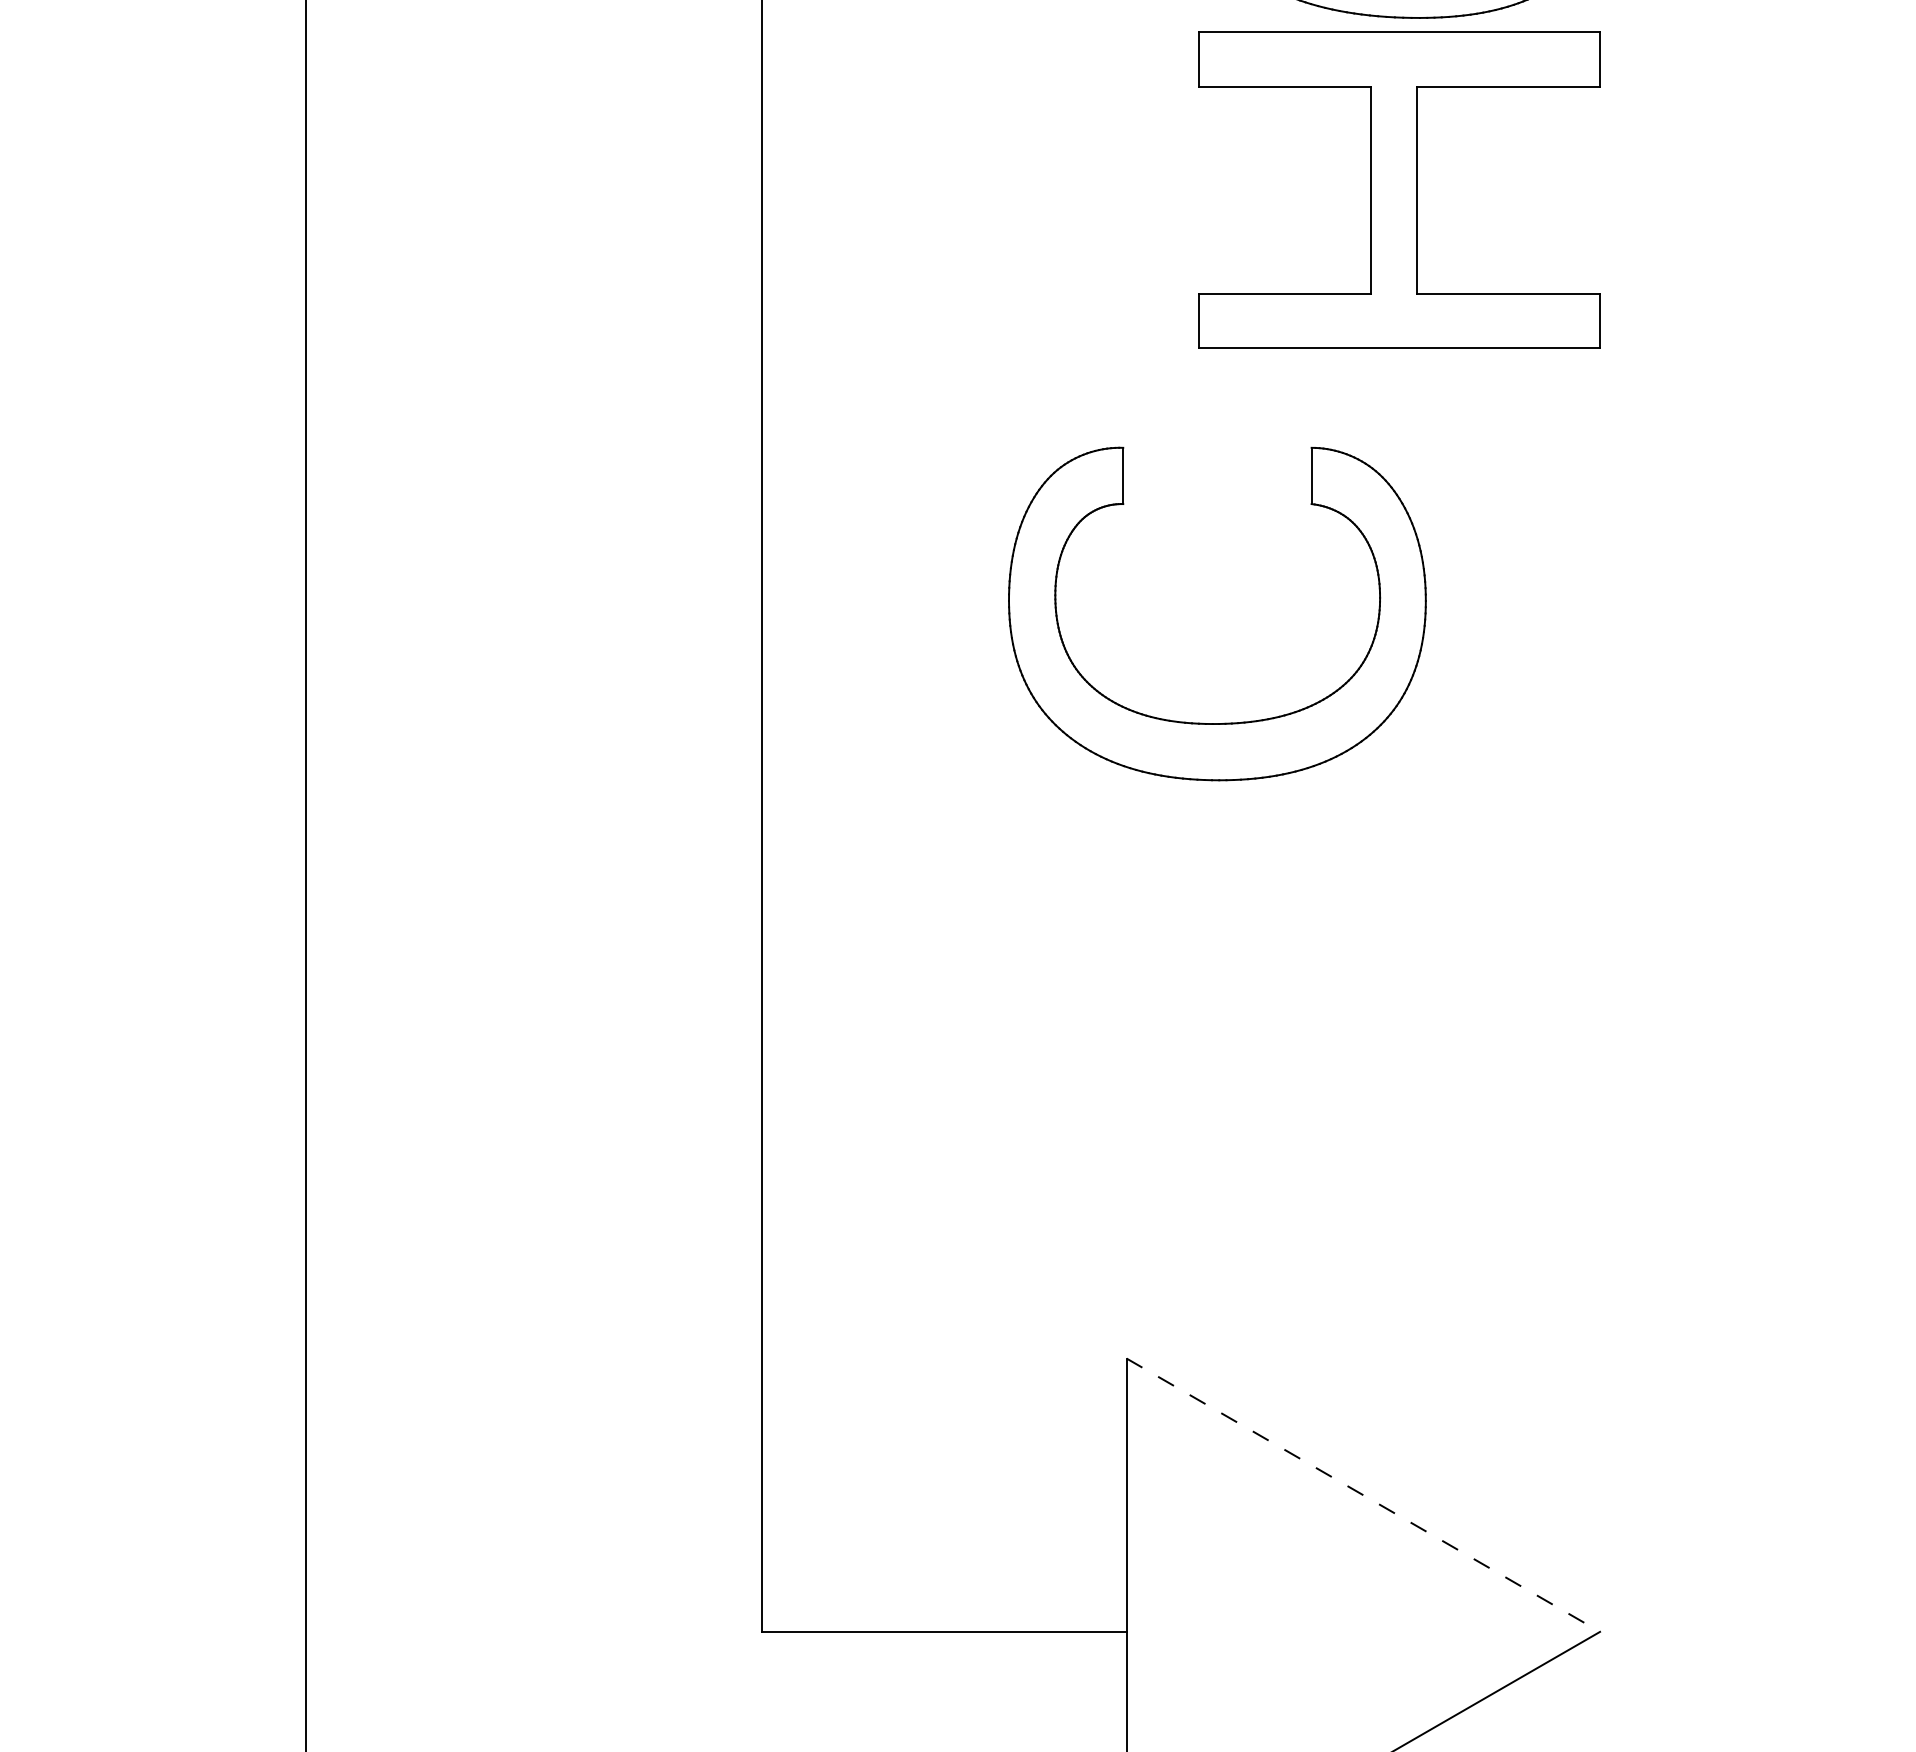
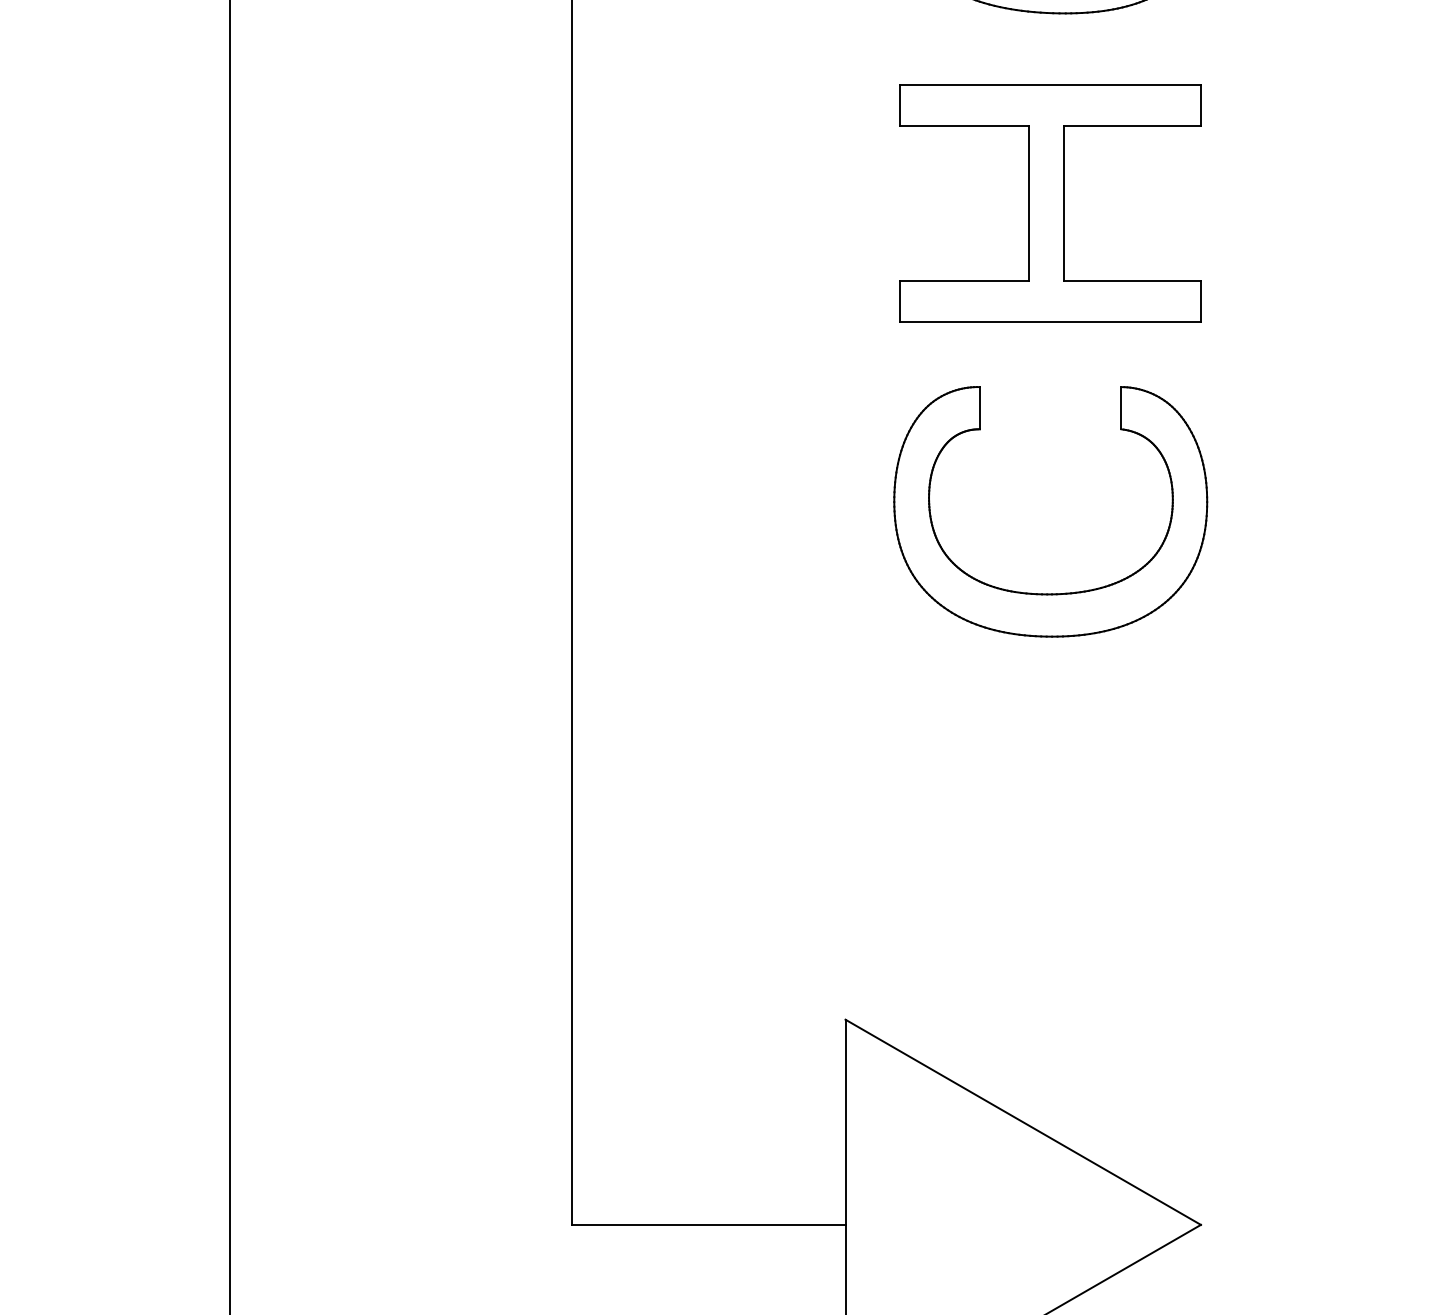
part: (1399, 189) -> (1050, 203), moved
part: (1217, 722) -> (1050, 593), moved
line: (1363, 1495) -> (1023, 1122), dashed -> solid

